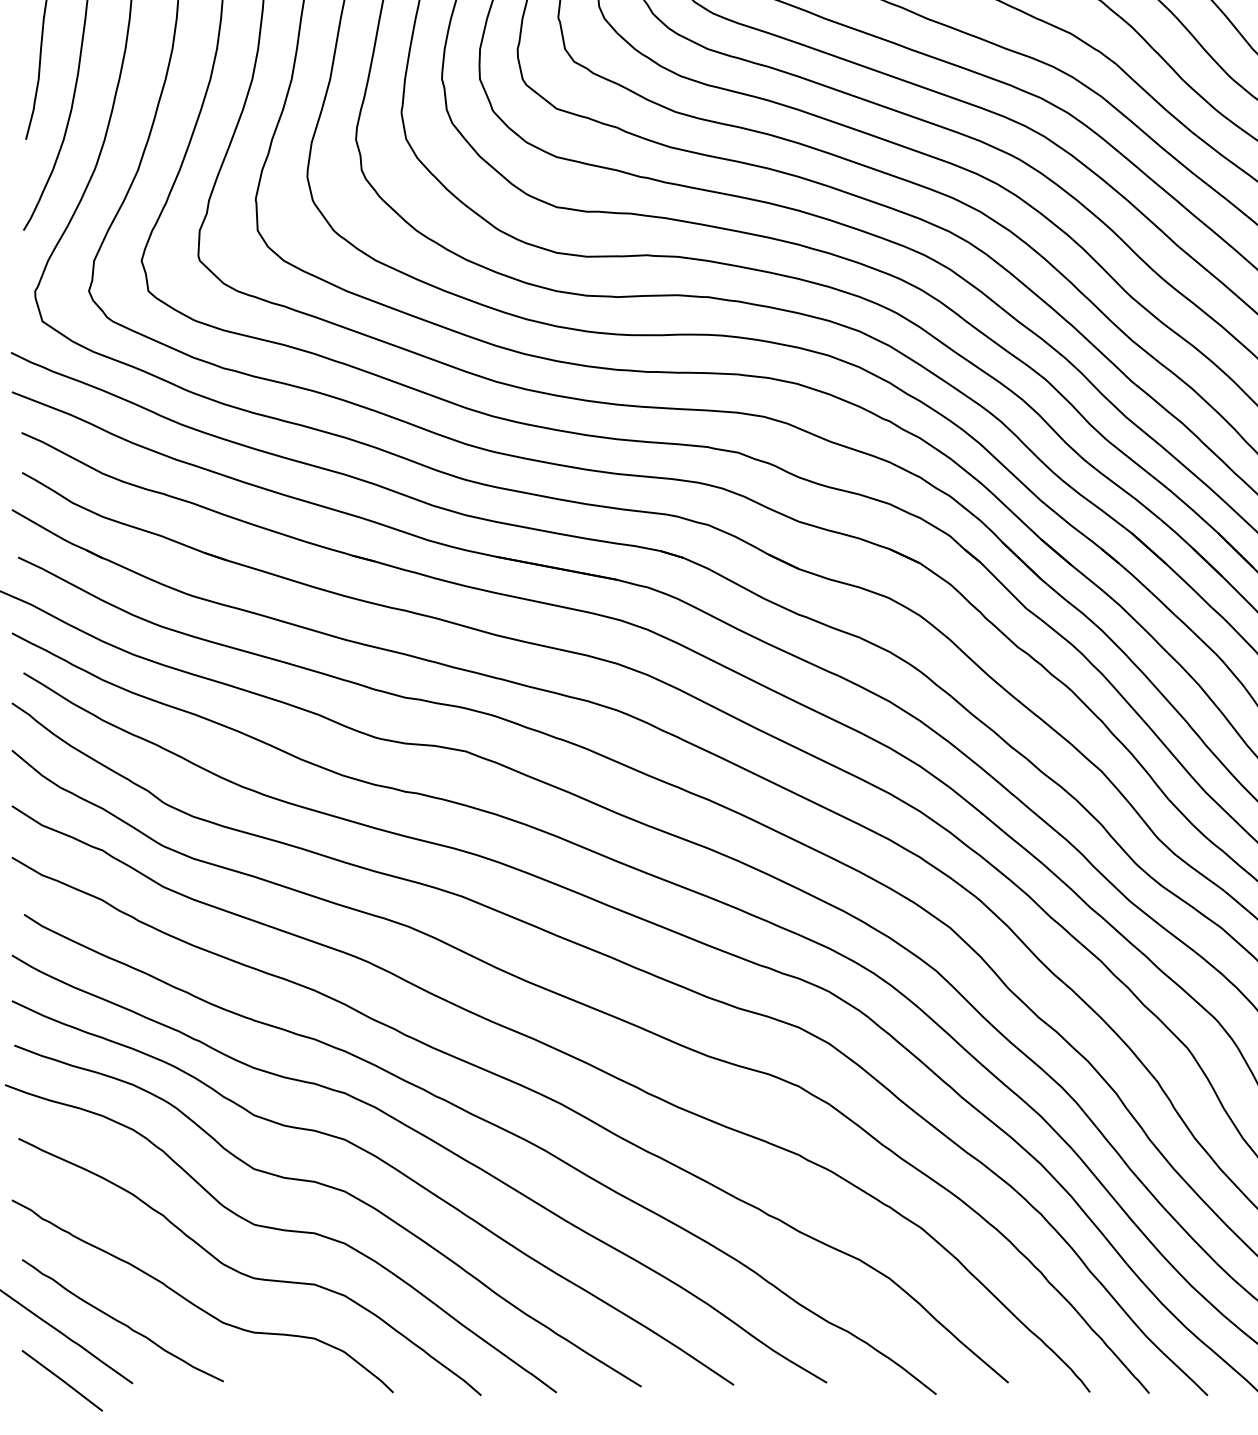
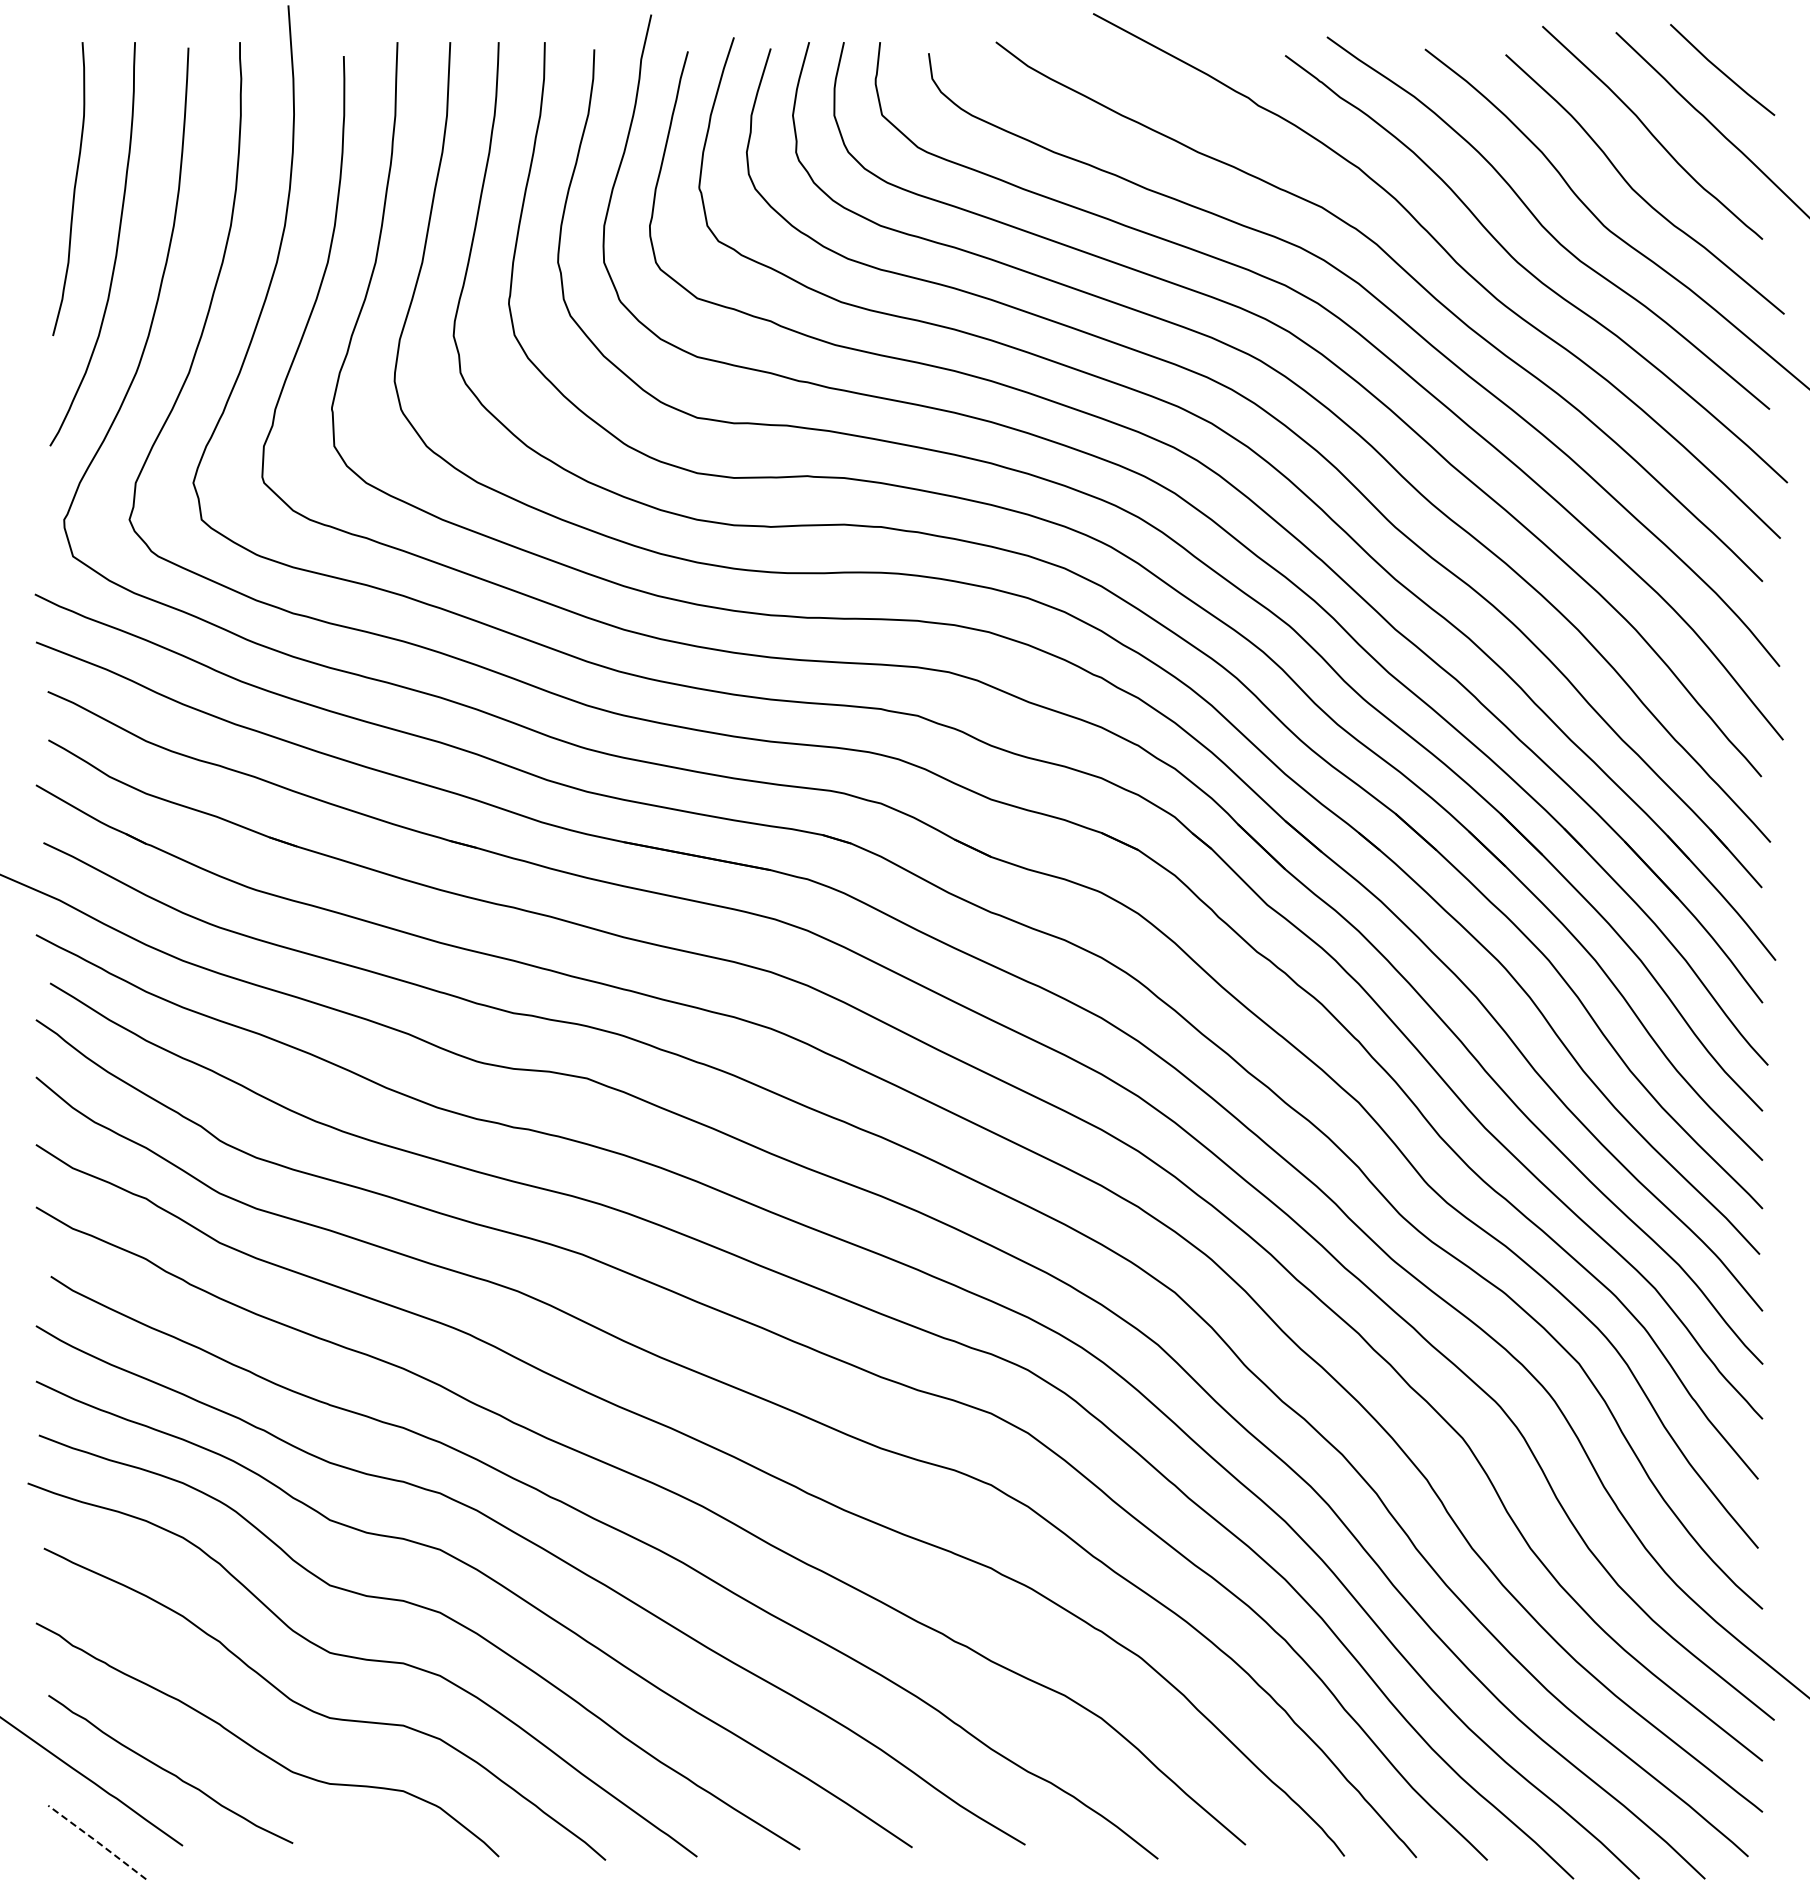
line: (63, 1380) -> (98, 1842), solid -> dashed

